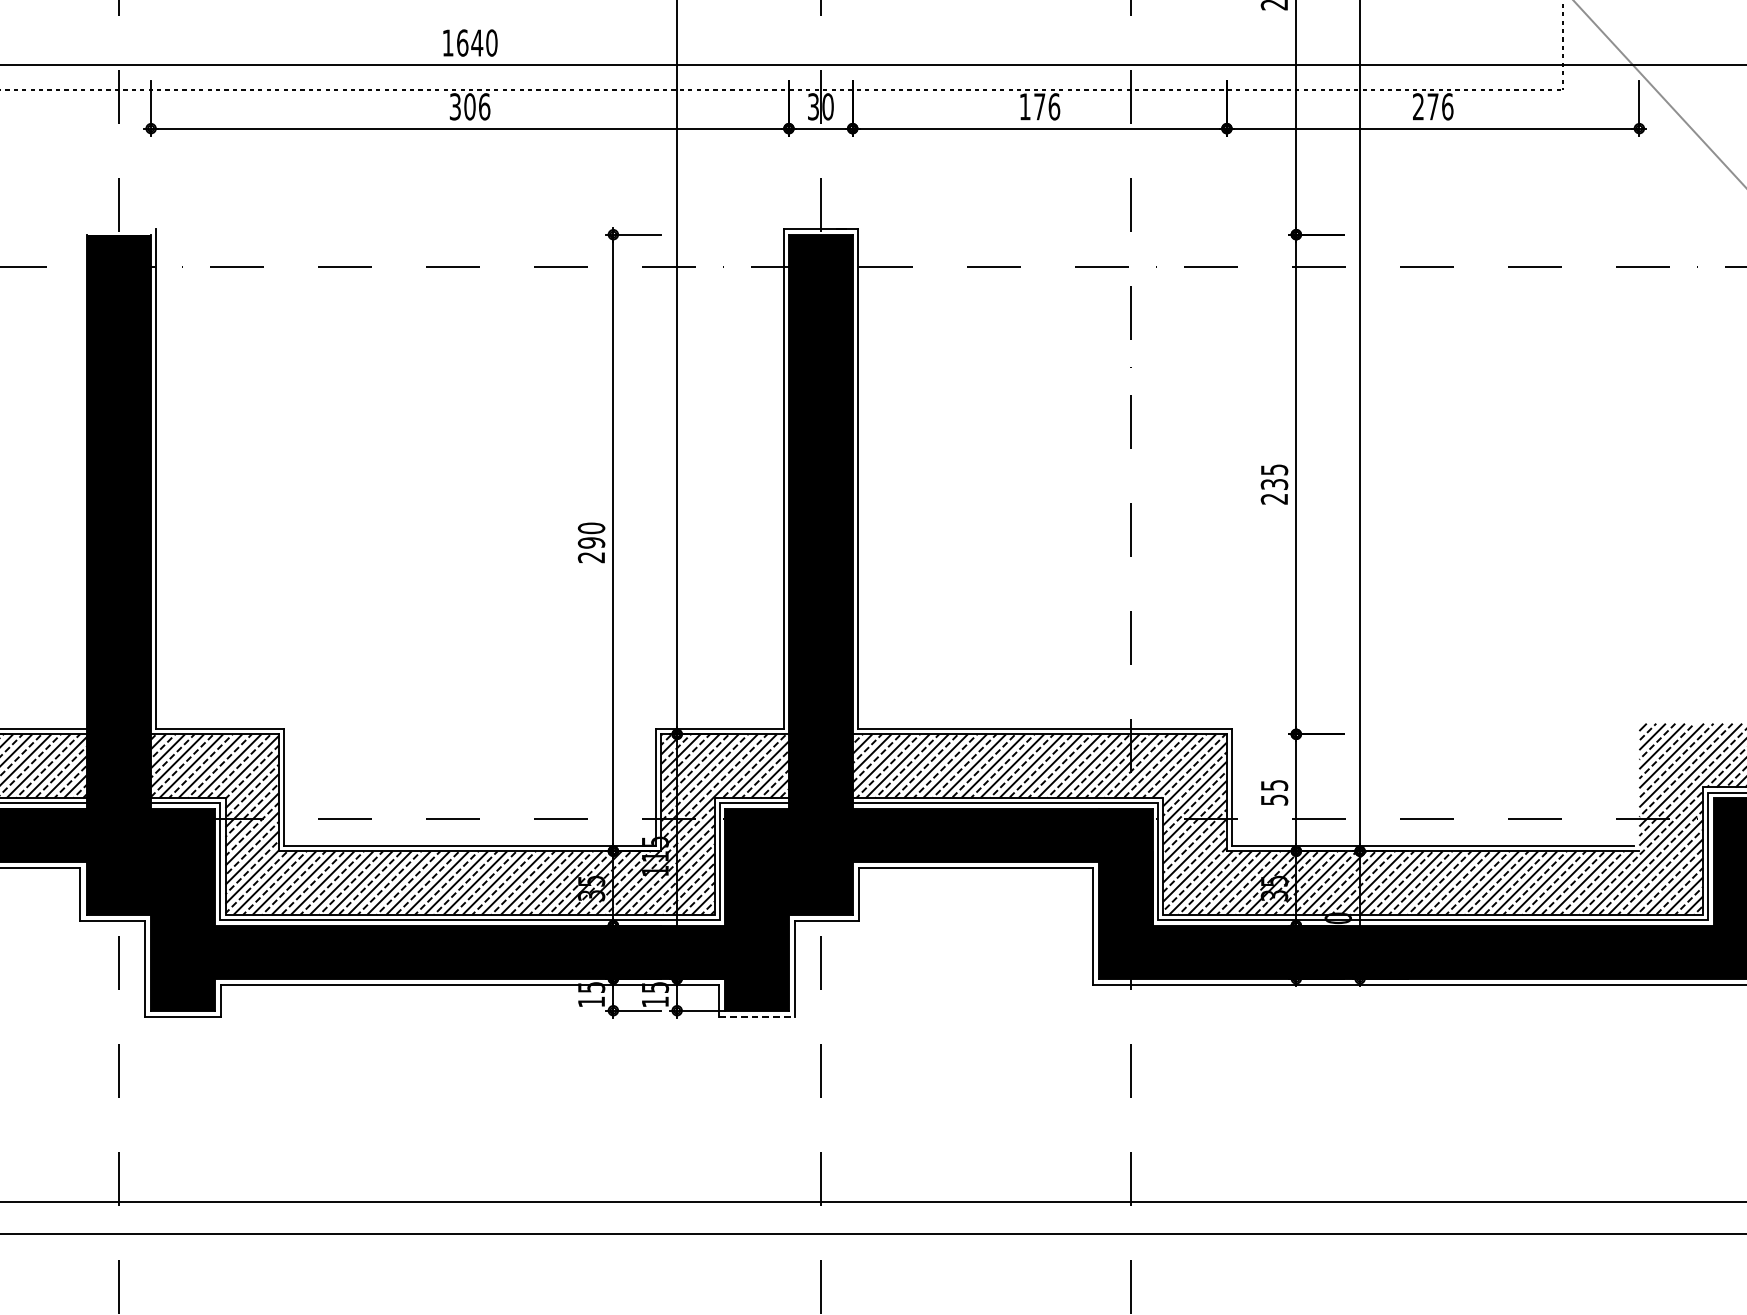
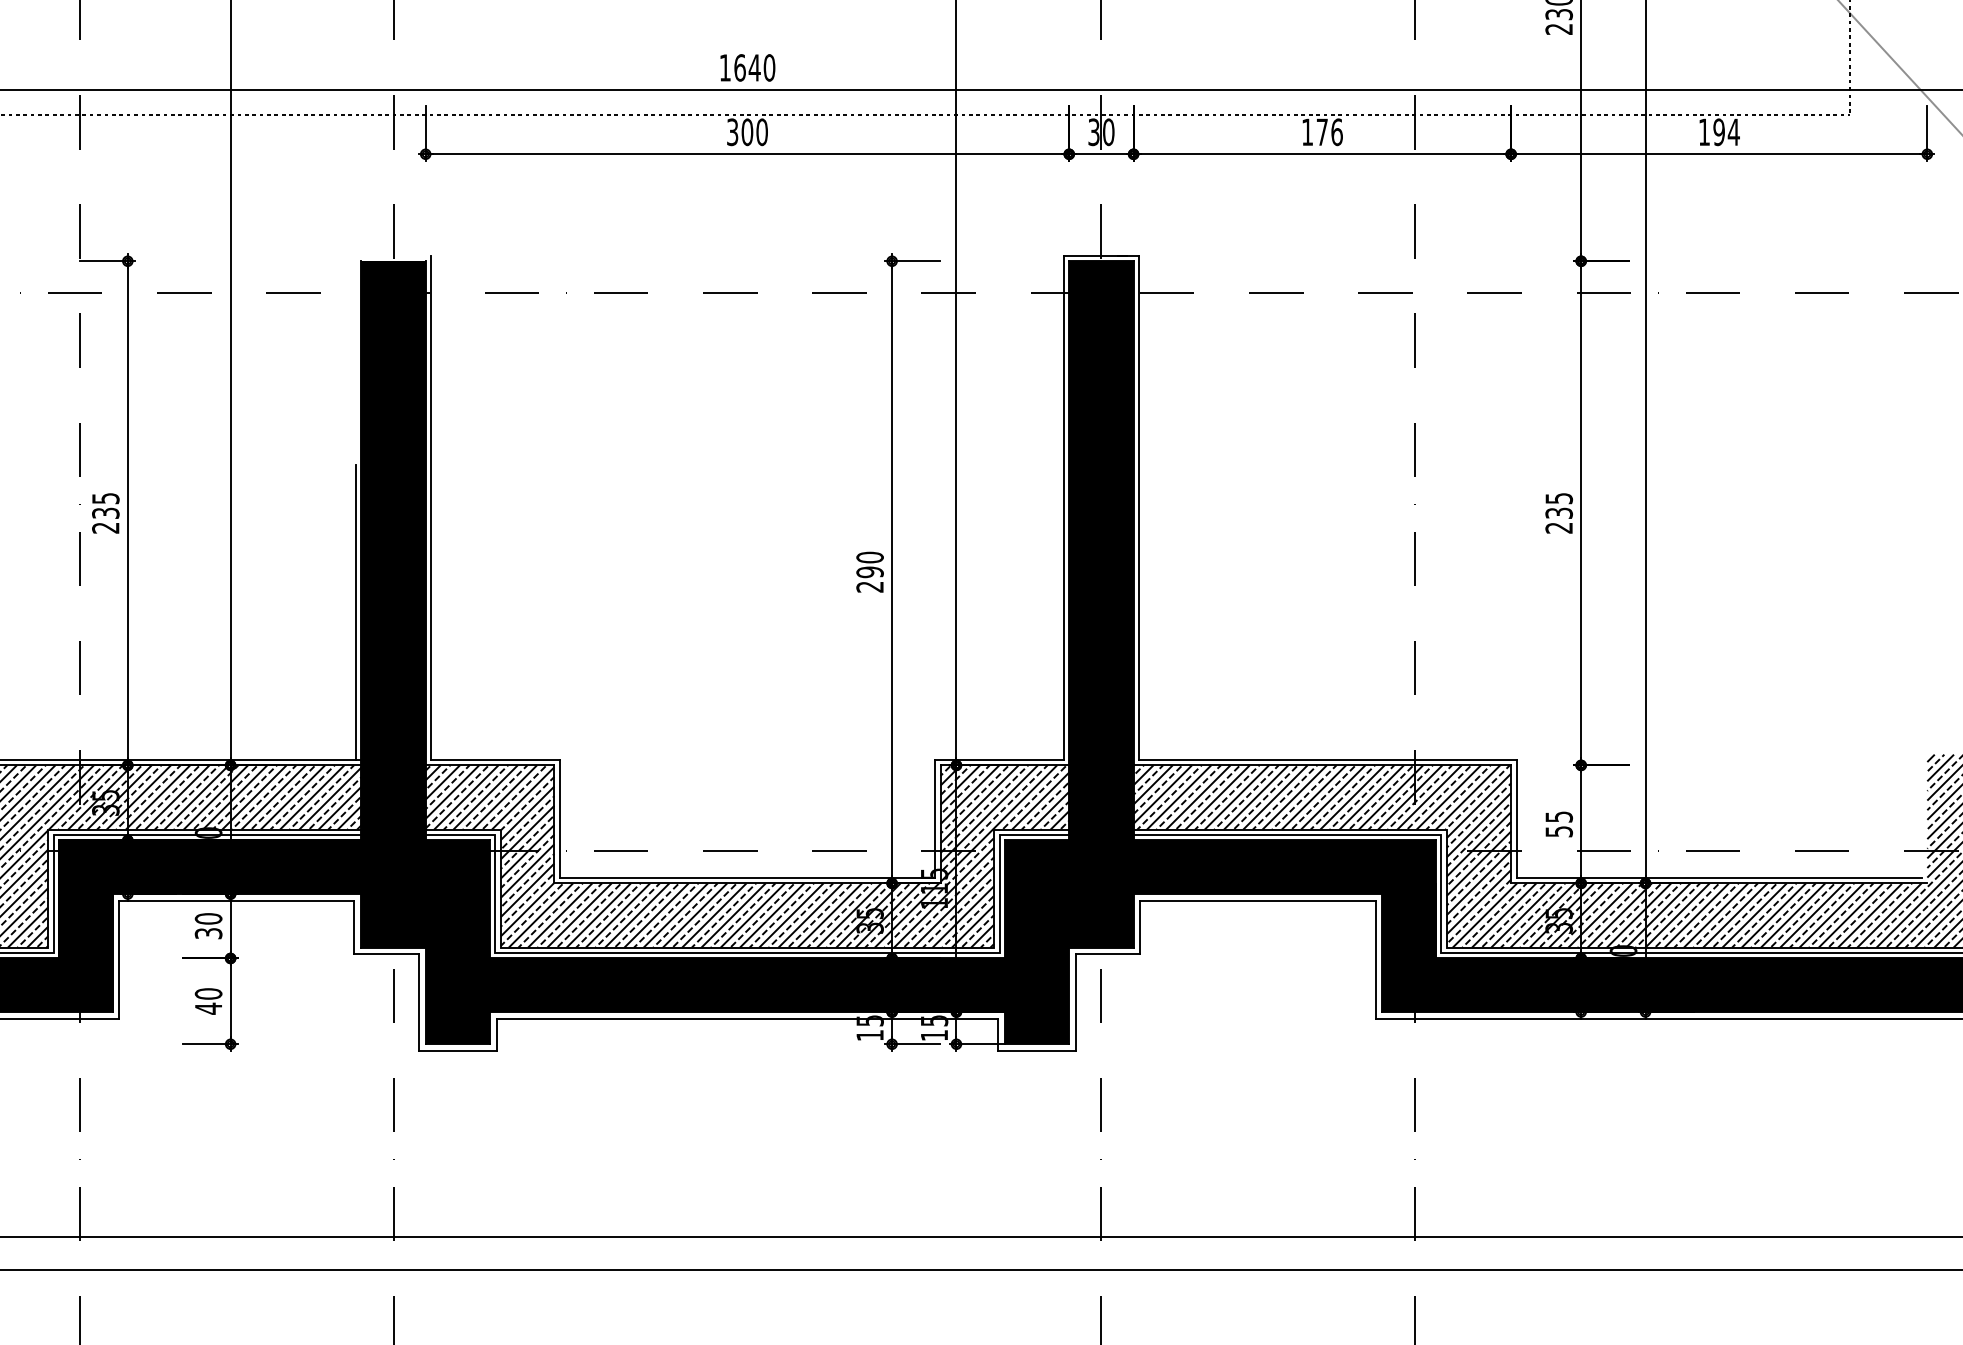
text: (484, 106) -> (762, 131), 306 -> 300
text: (1432, 107) -> (1718, 132), 276 -> 194
line: (81, 582) -> (355, 612), added
line: (757, 1016) -> (1037, 1050), dashed -> solid

